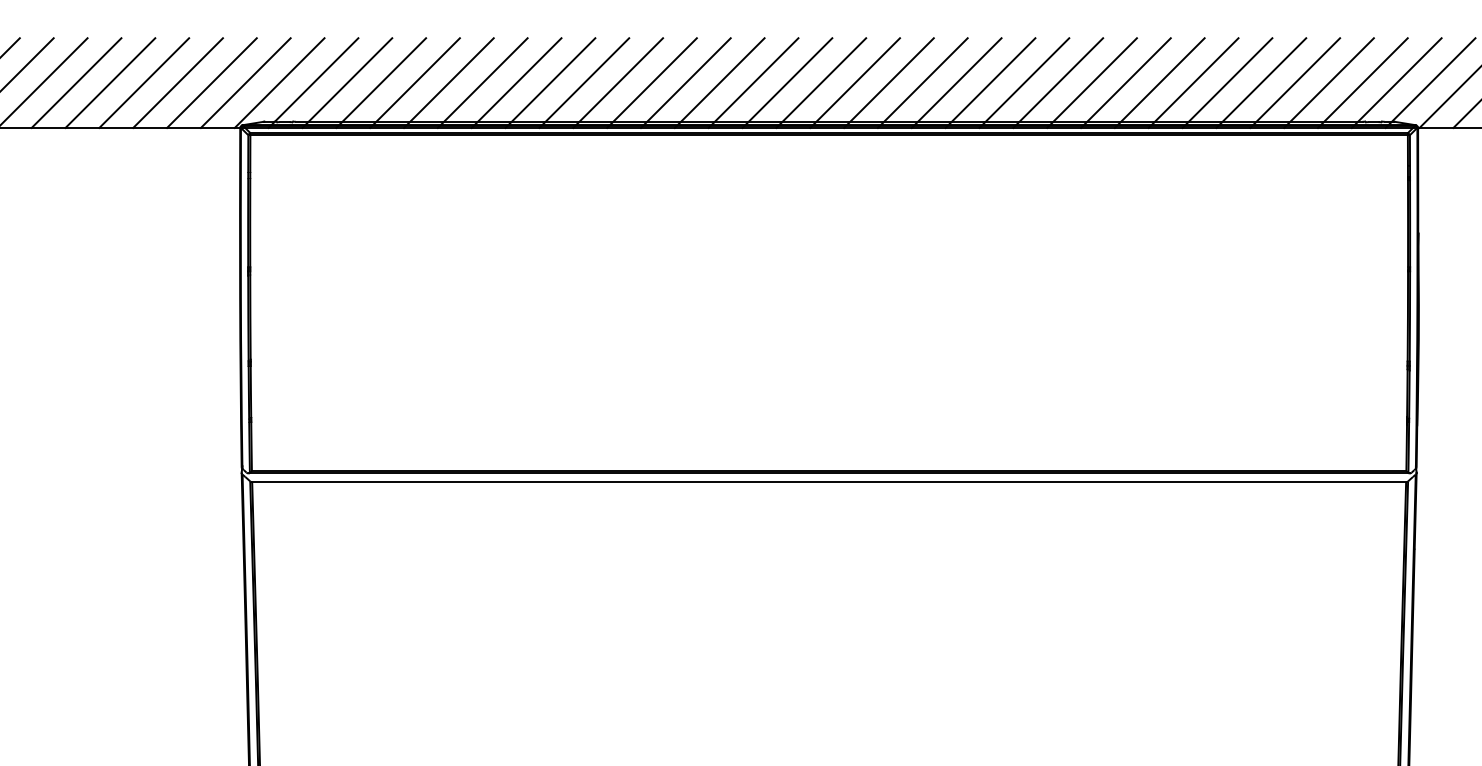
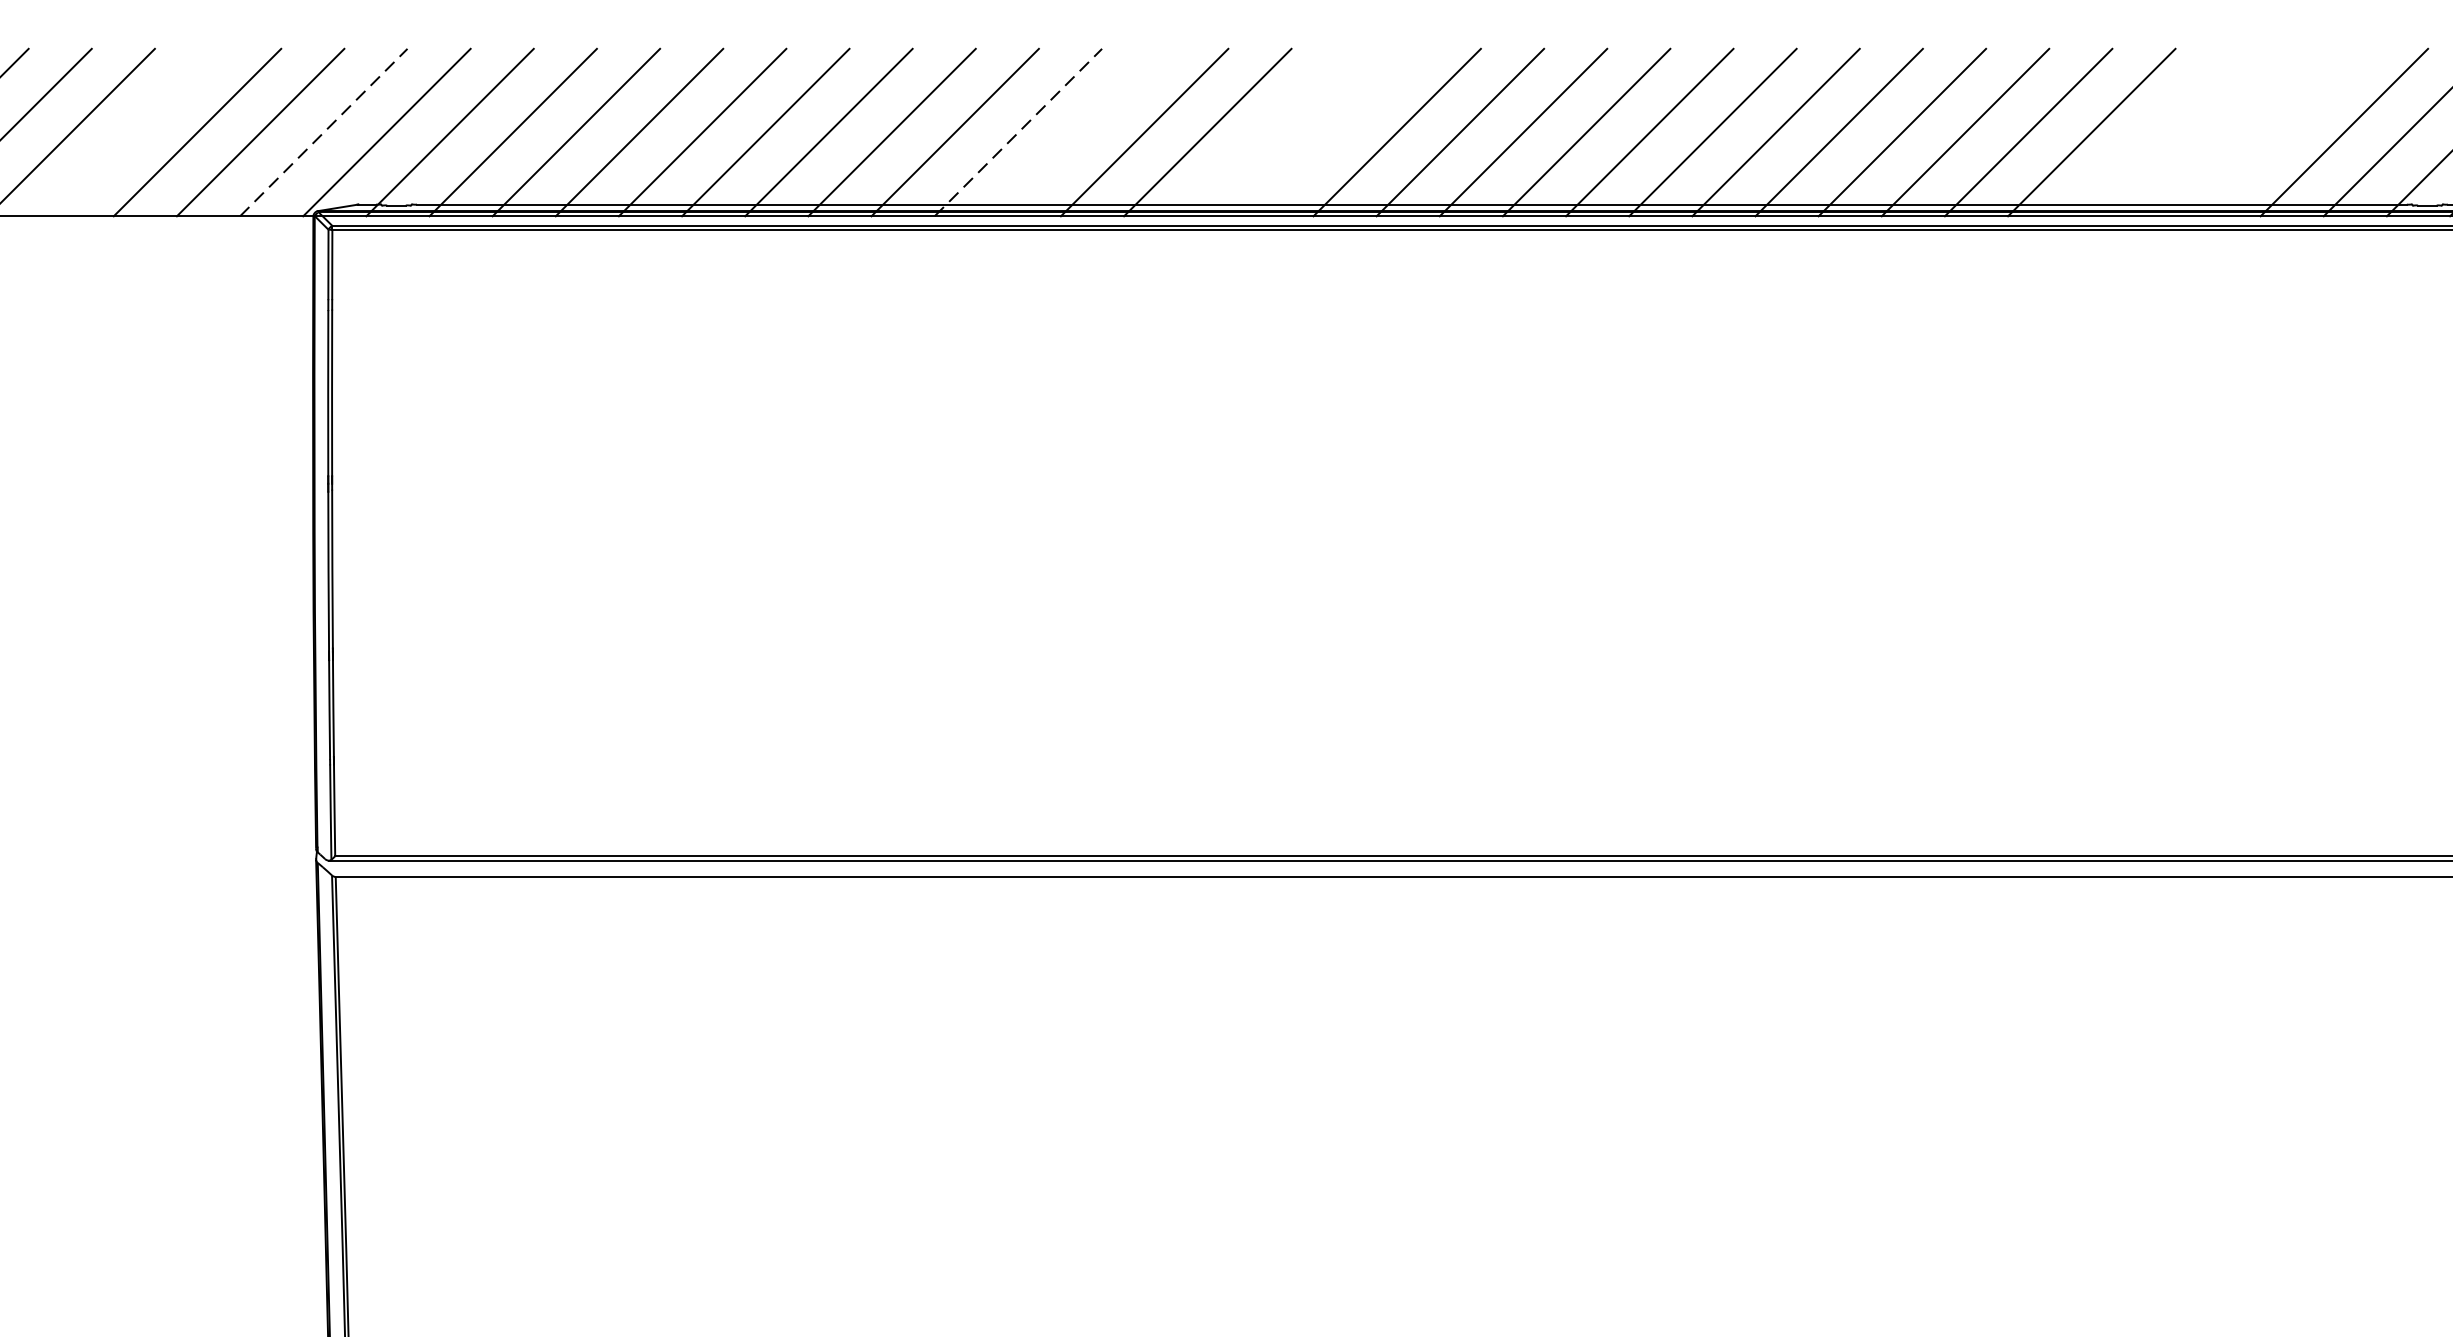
line: (144, 82) -> (134, 131), removed
line: (246, 82) -> (325, 131), solid -> dashed
line: (618, 82) -> (1018, 131), solid -> dashed
line: (651, 82) -> (1080, 131), removed
line: (753, 82) -> (1270, 131), removed
line: (787, 82) -> (1334, 131), removed
line: (1227, 82) -> (2154, 131), removed
line: (1261, 82) -> (2218, 131), removed
line: (1295, 82) -> (2281, 131), removed

